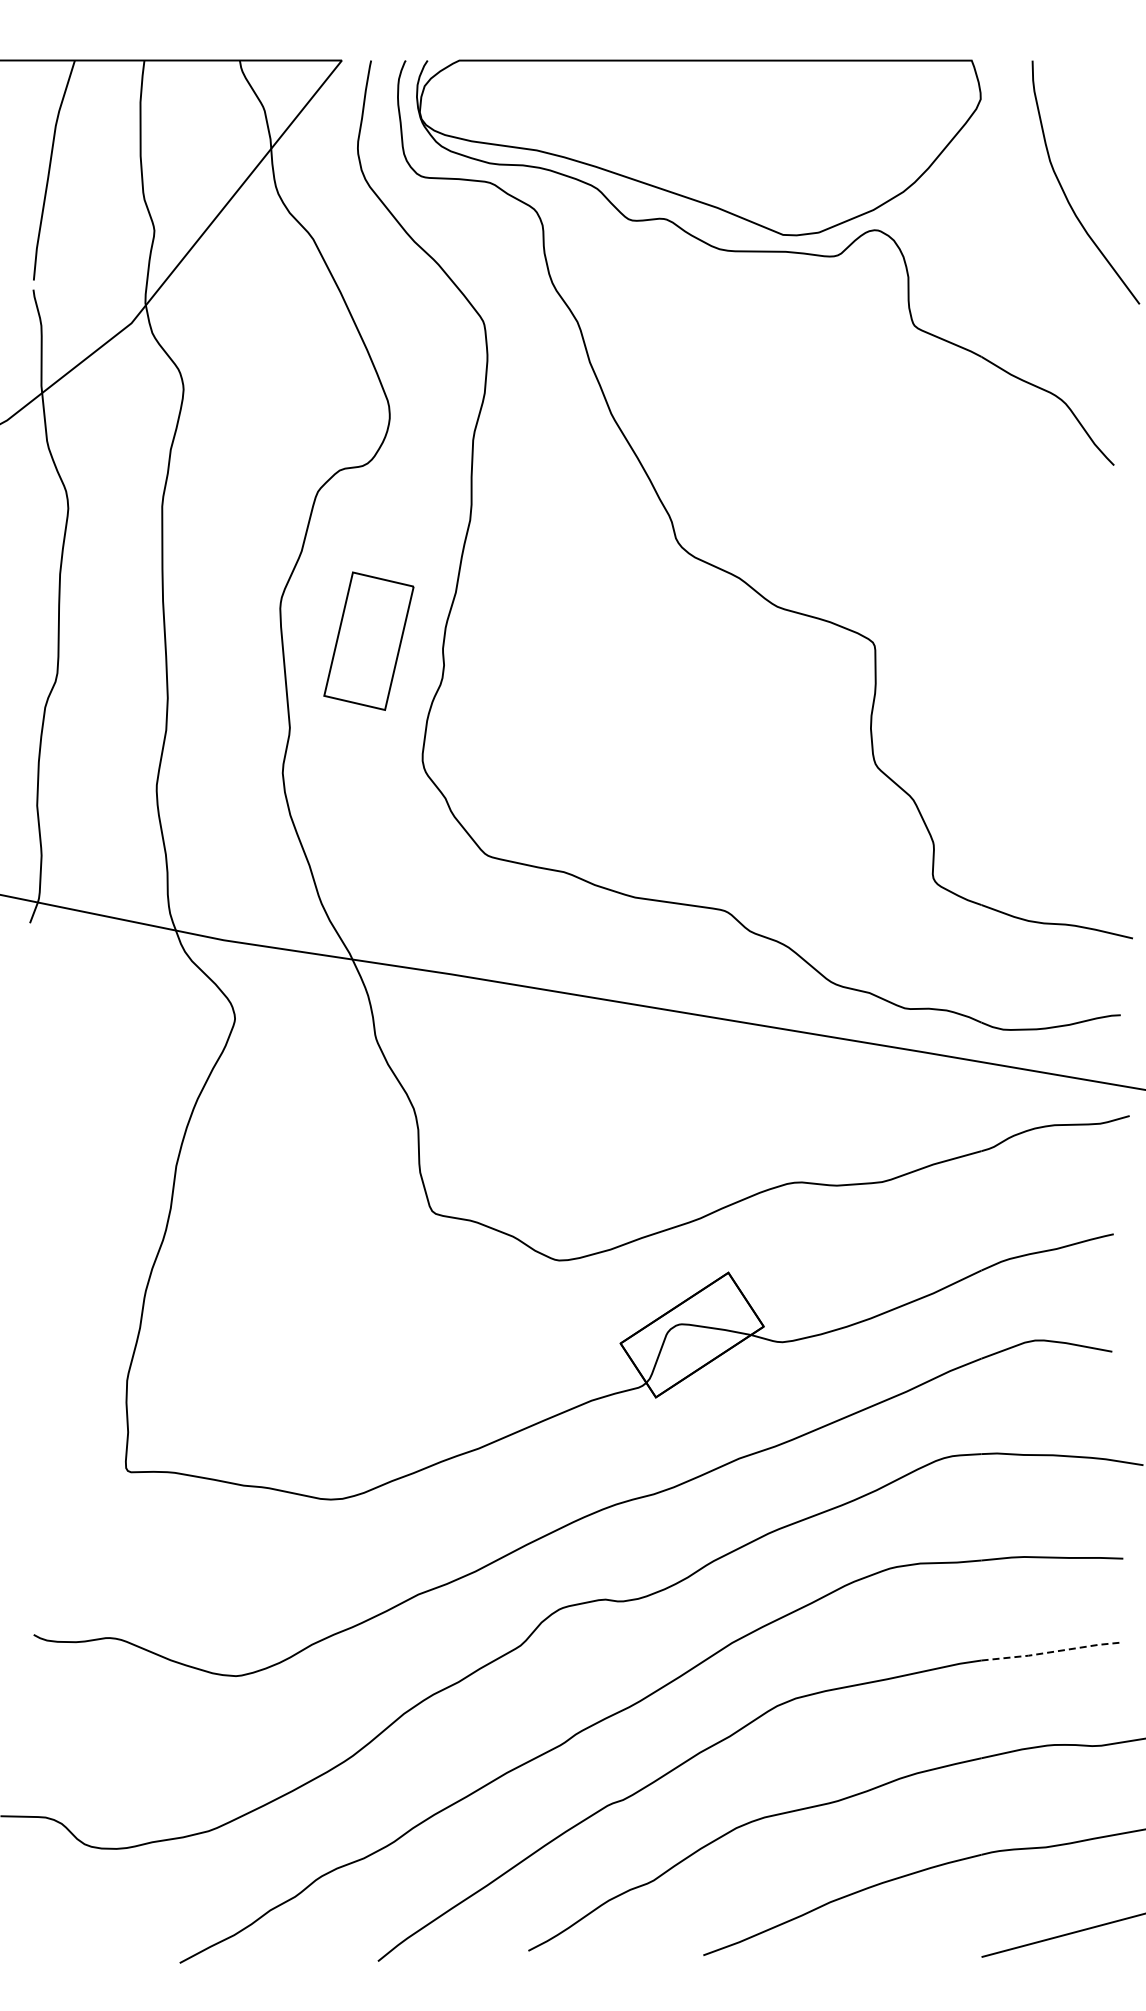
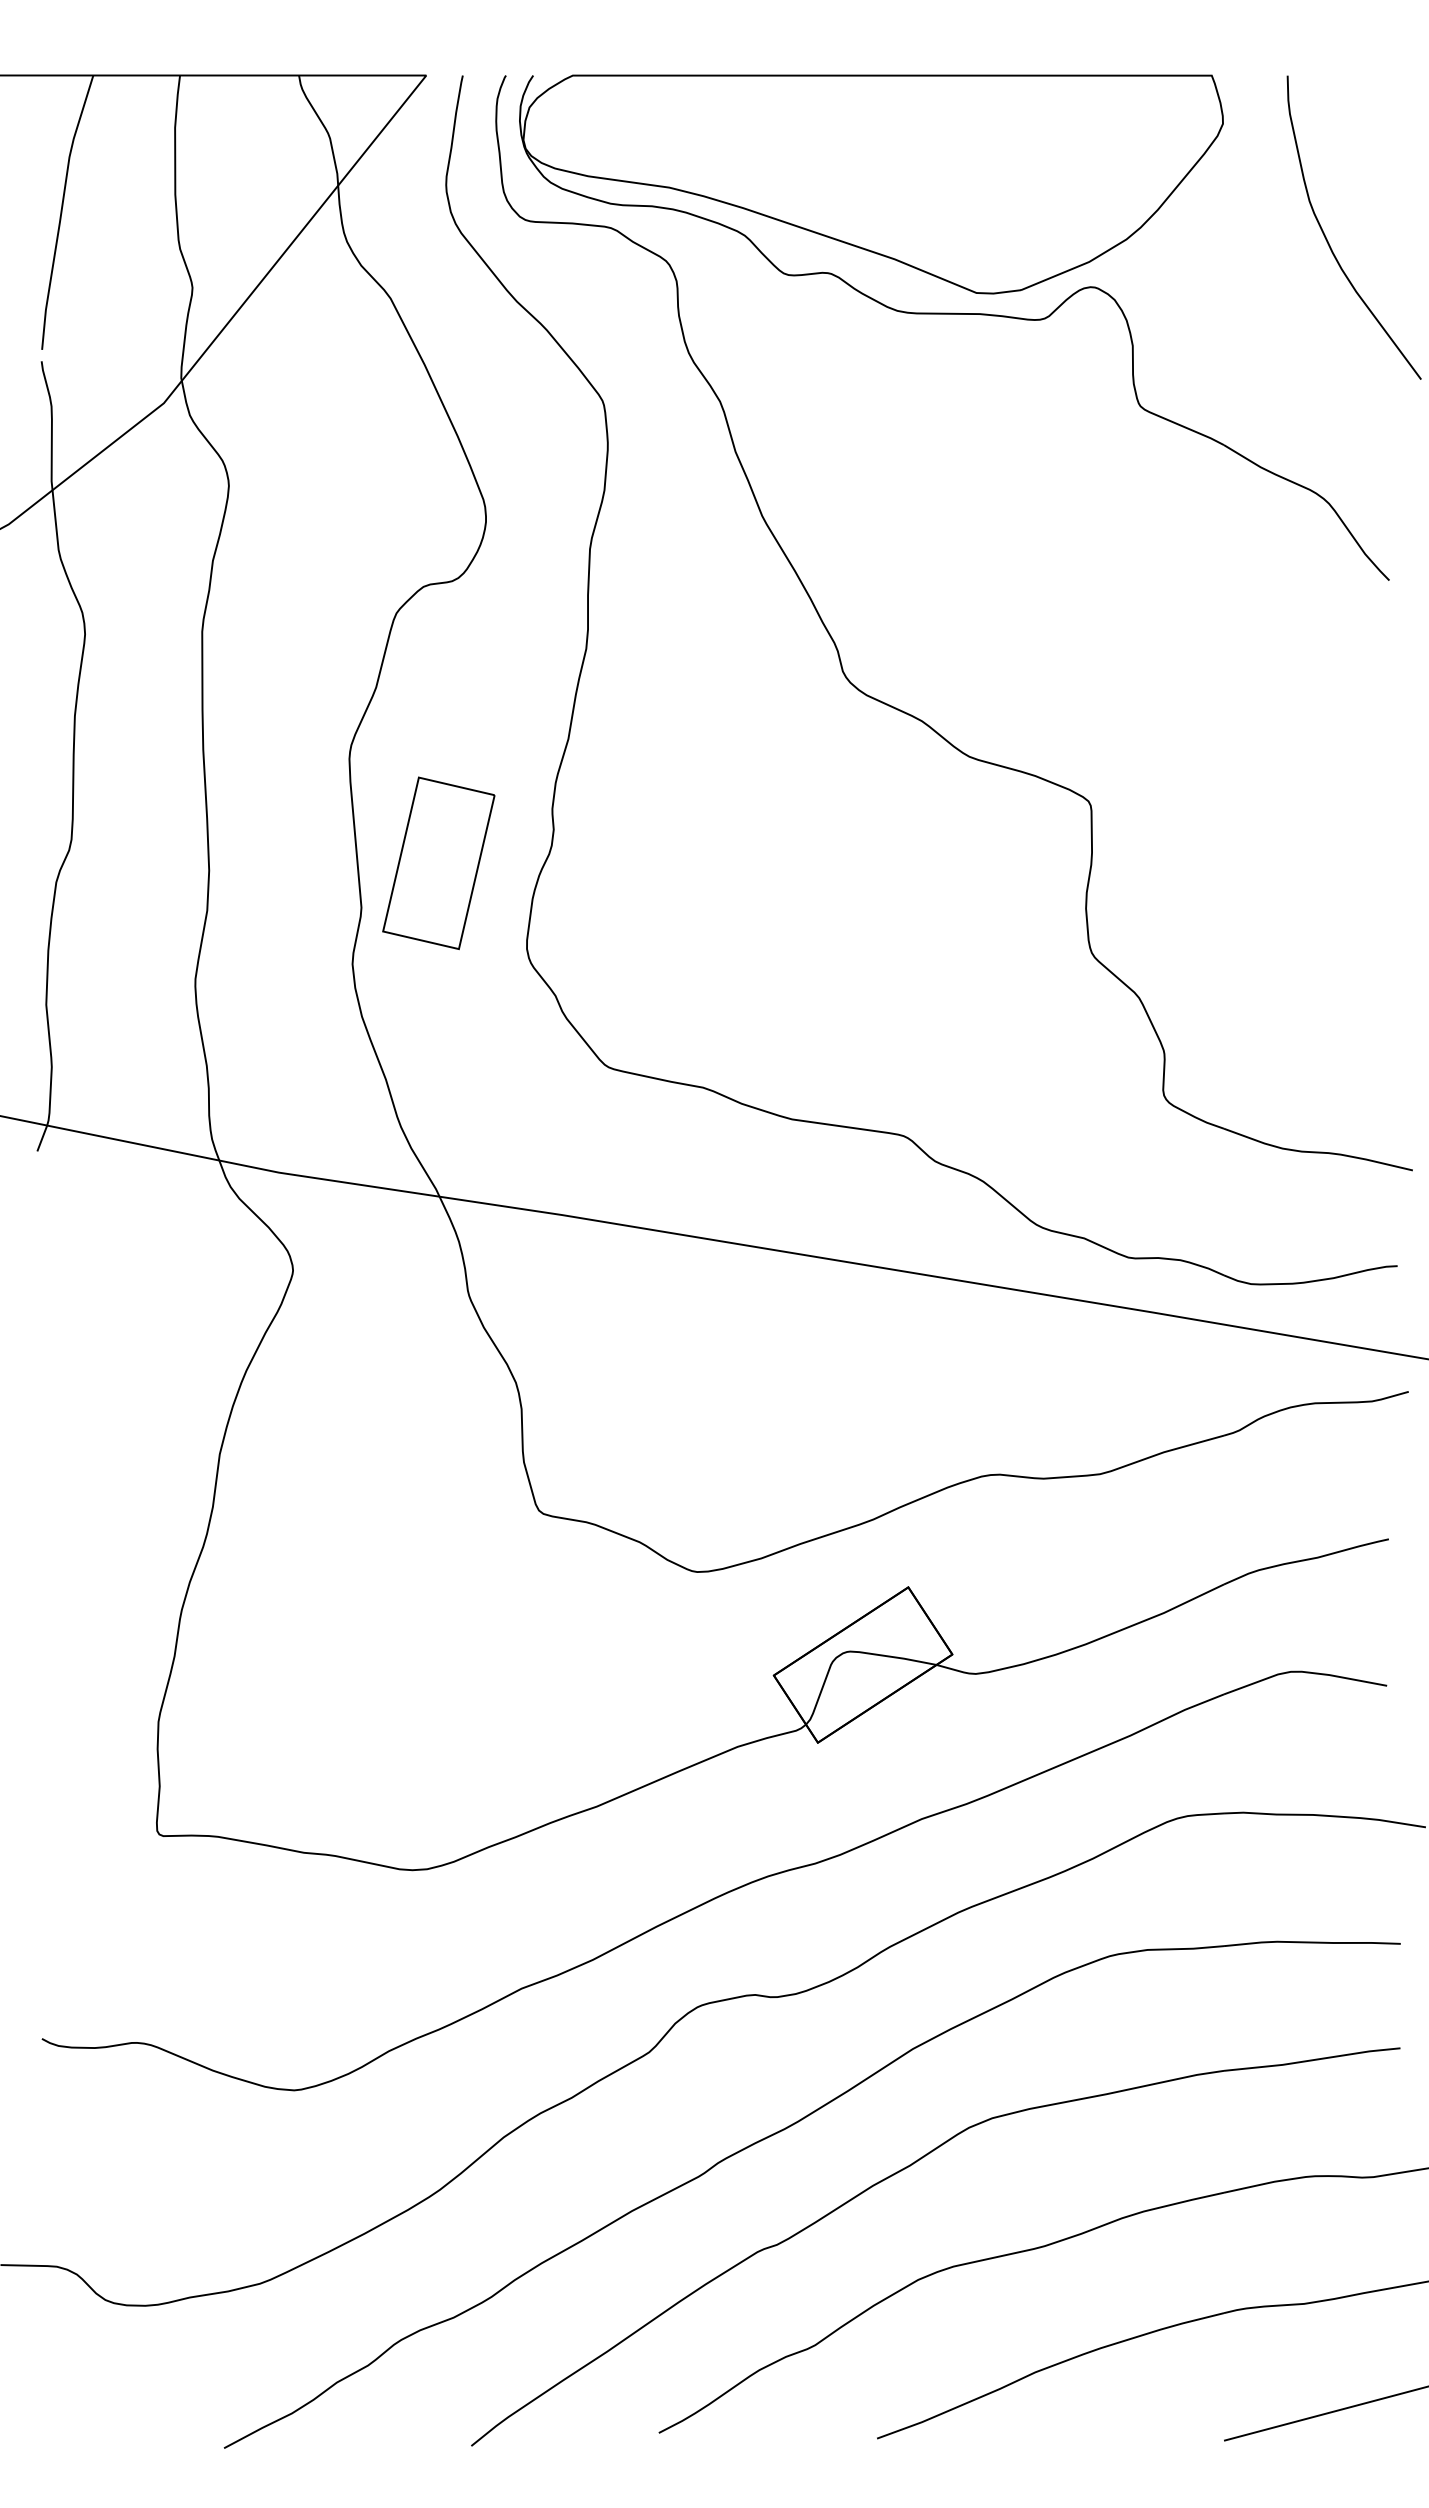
part: (368, 640) -> (438, 862), moved
line: (1052, 1652) -> (1312, 2060), dashed -> solid

